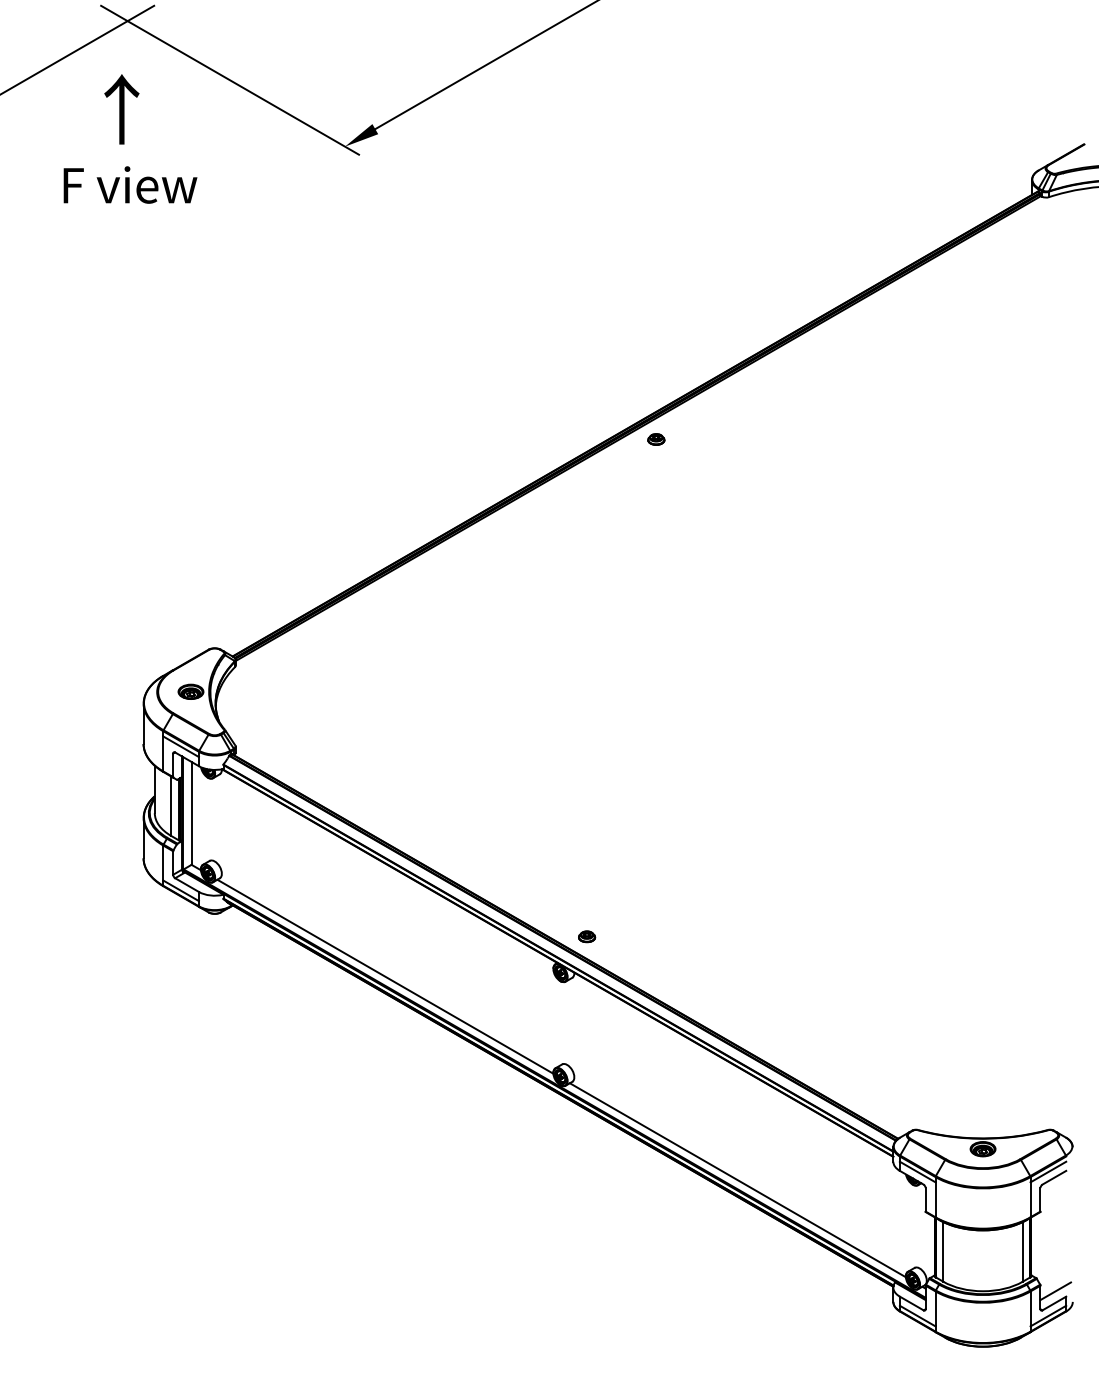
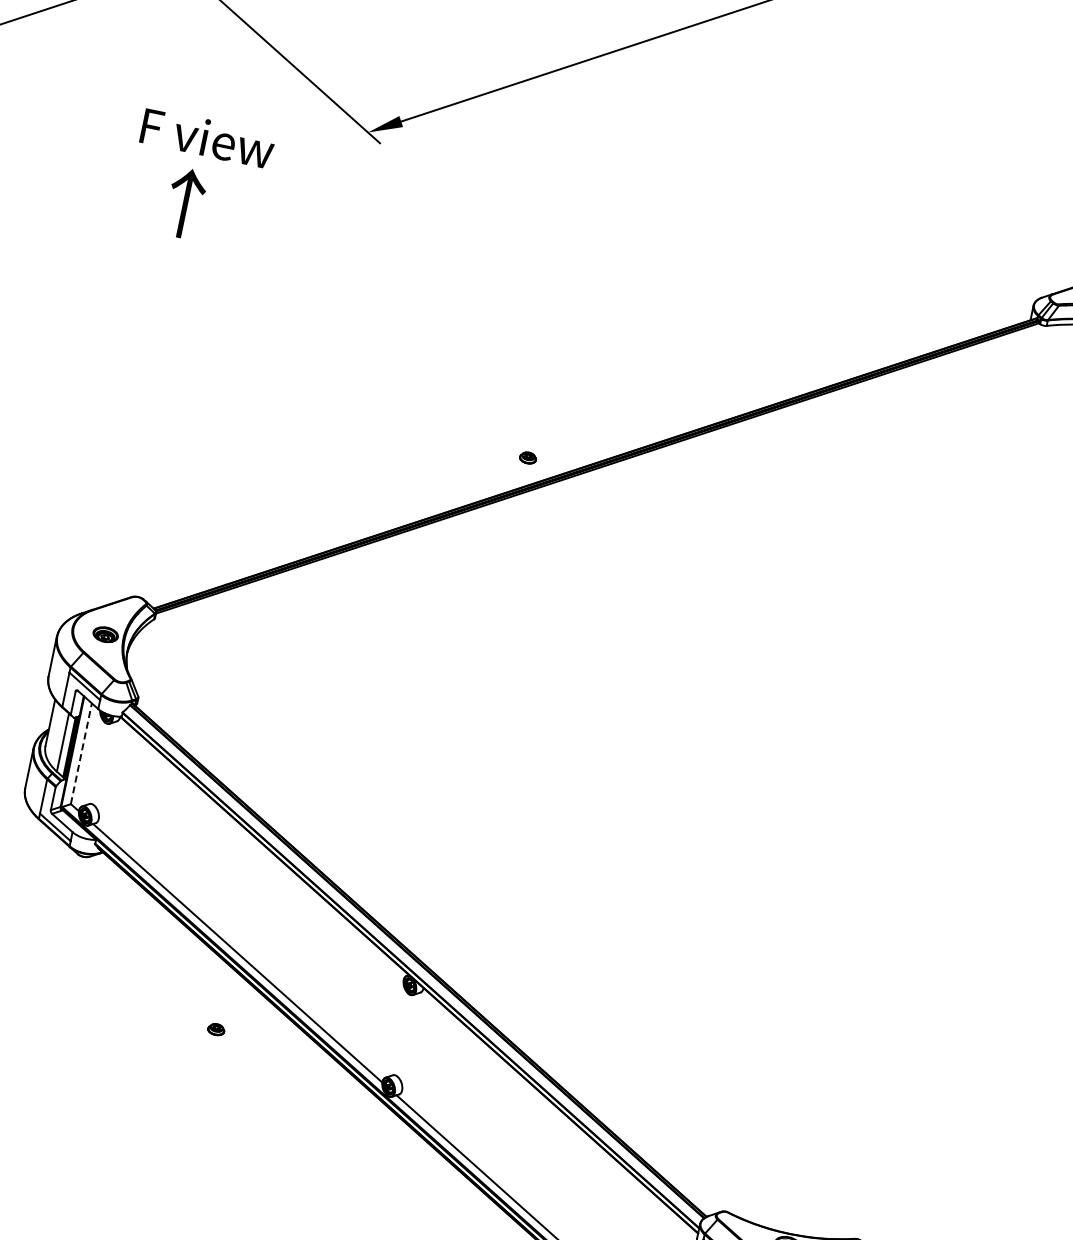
text: (121, 109) -> (185, 203), moved
text: (130, 184) -> (208, 137), moved
part: (656, 439) -> (528, 458), moved
line: (191, 812) -> (81, 752), solid -> dashed
part: (587, 936) -> (216, 1029), moved

